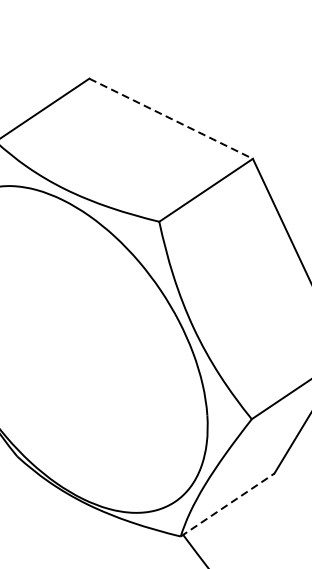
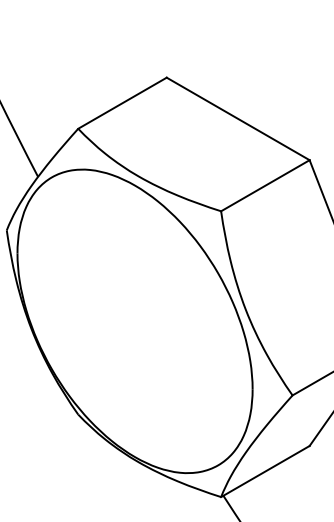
line: (171, 118) -> (238, 118), dashed -> solid
line: (227, 505) -> (265, 471), dashed -> solid

